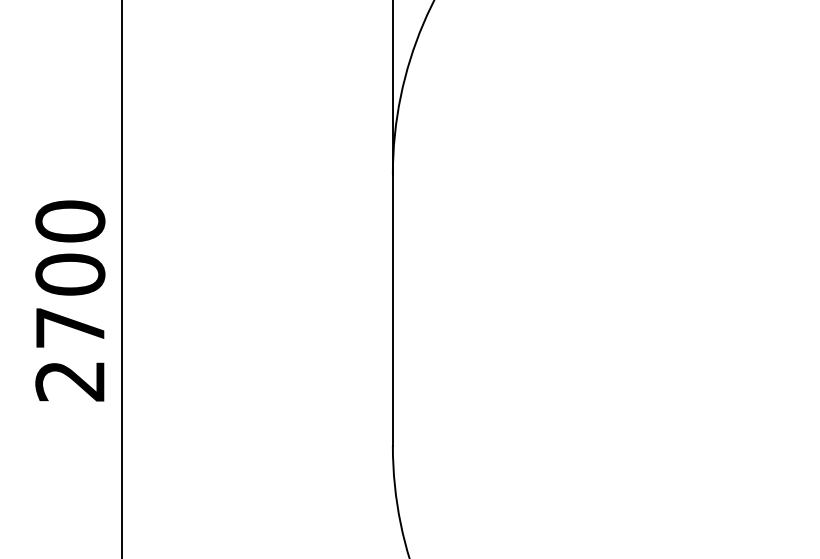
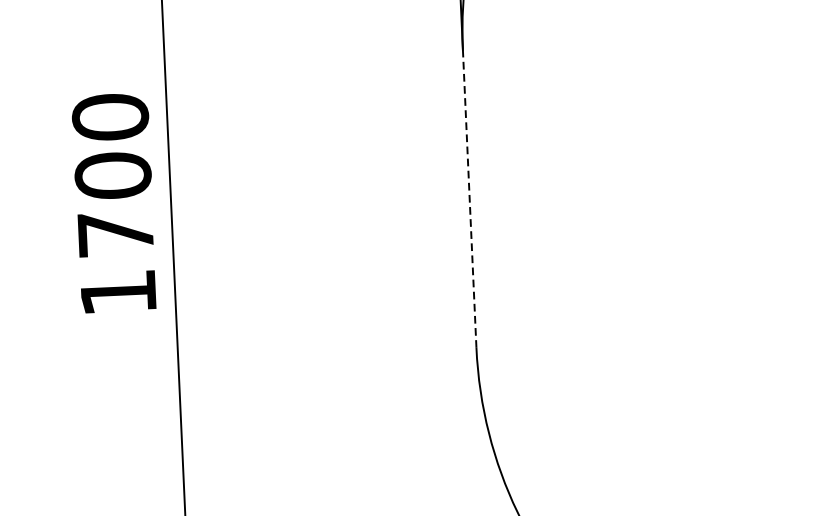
line: (392, 310) -> (469, 199), solid -> dashed
text: (69, 381) -> (117, 293), 2700 -> 1700

